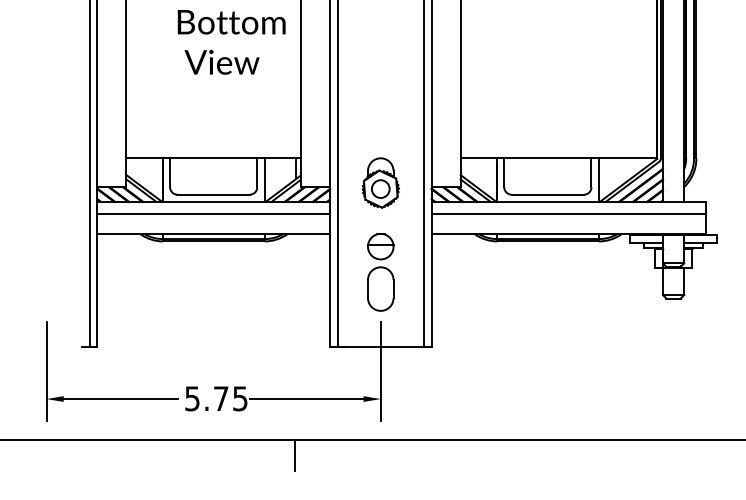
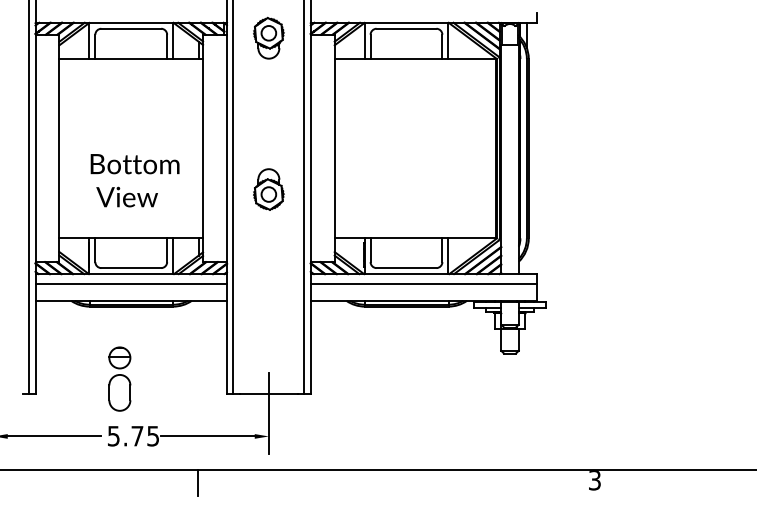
text: (230, 42) -> (134, 180), moved
part: (380, 182) -> (268, 189), moved
part: (380, 271) -> (119, 378), moved

